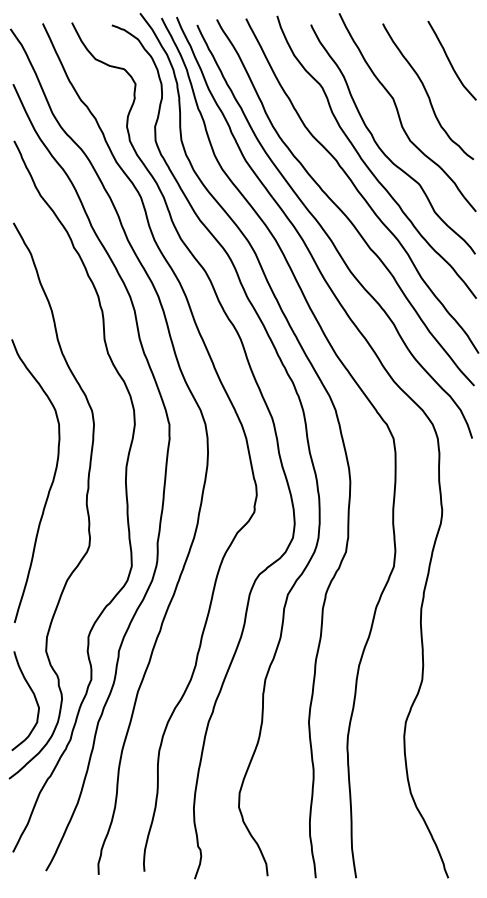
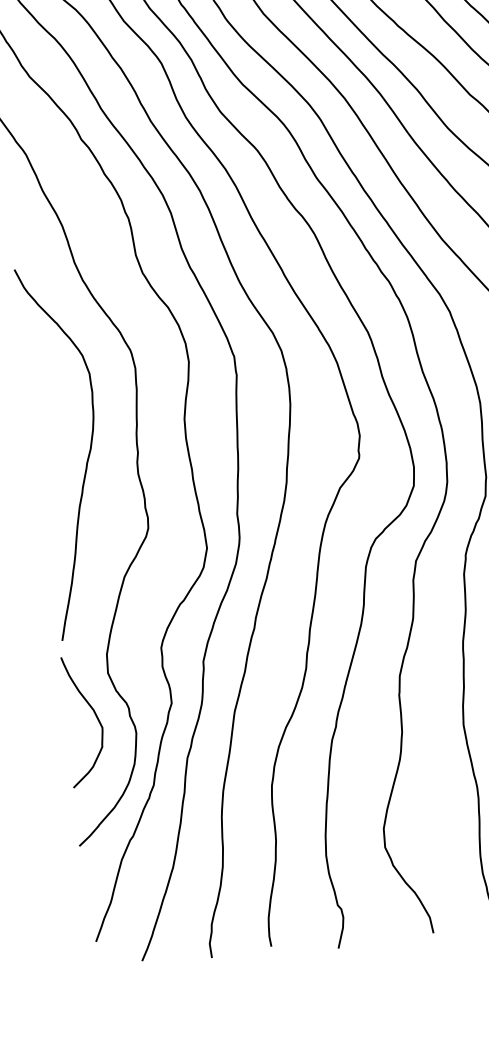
curve: (34, 698) -> (95, 716), moved

